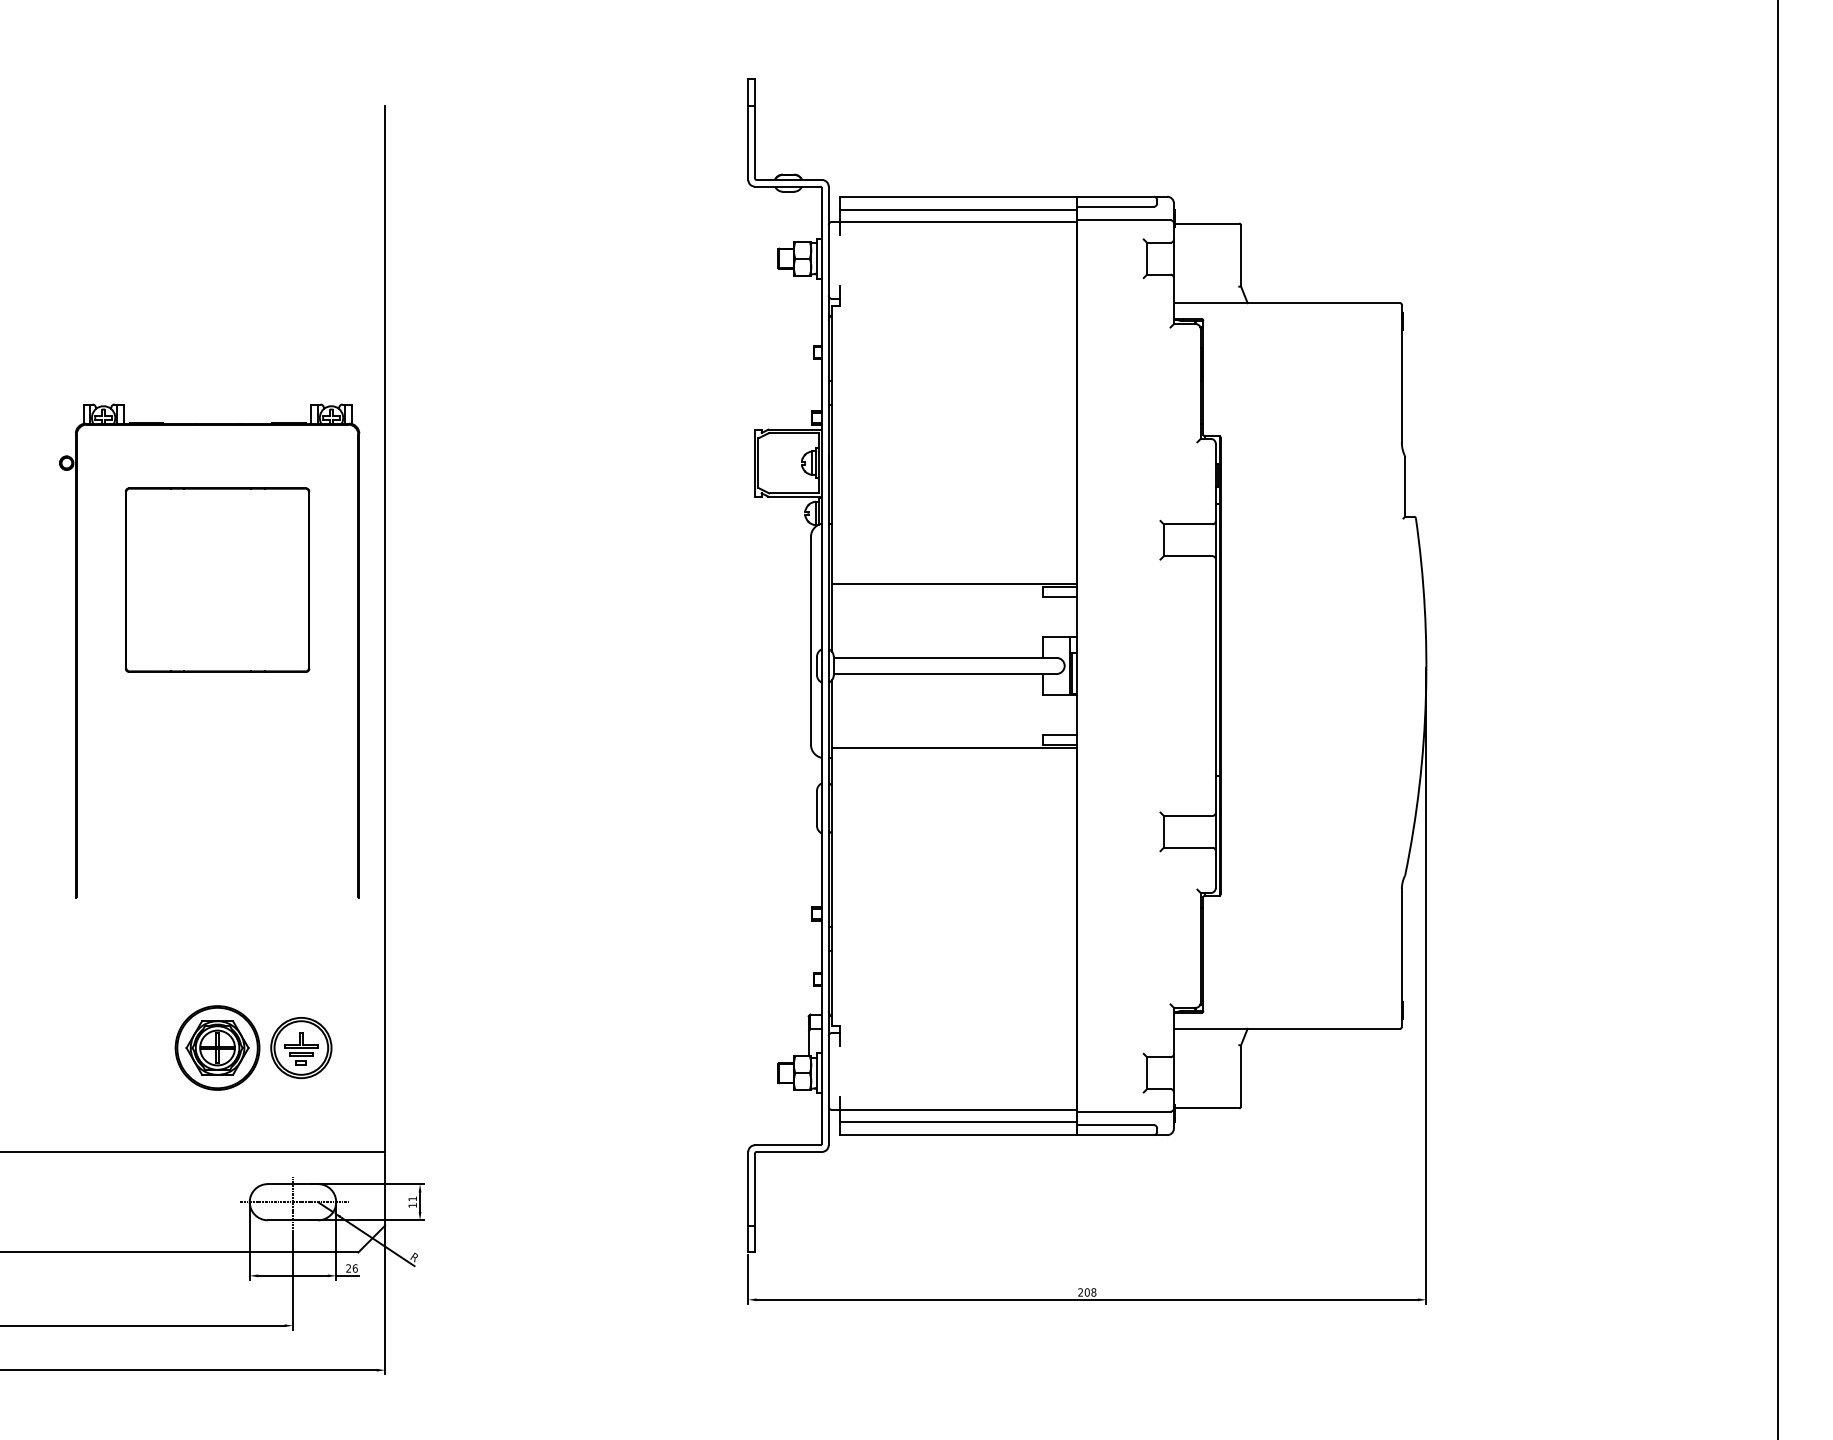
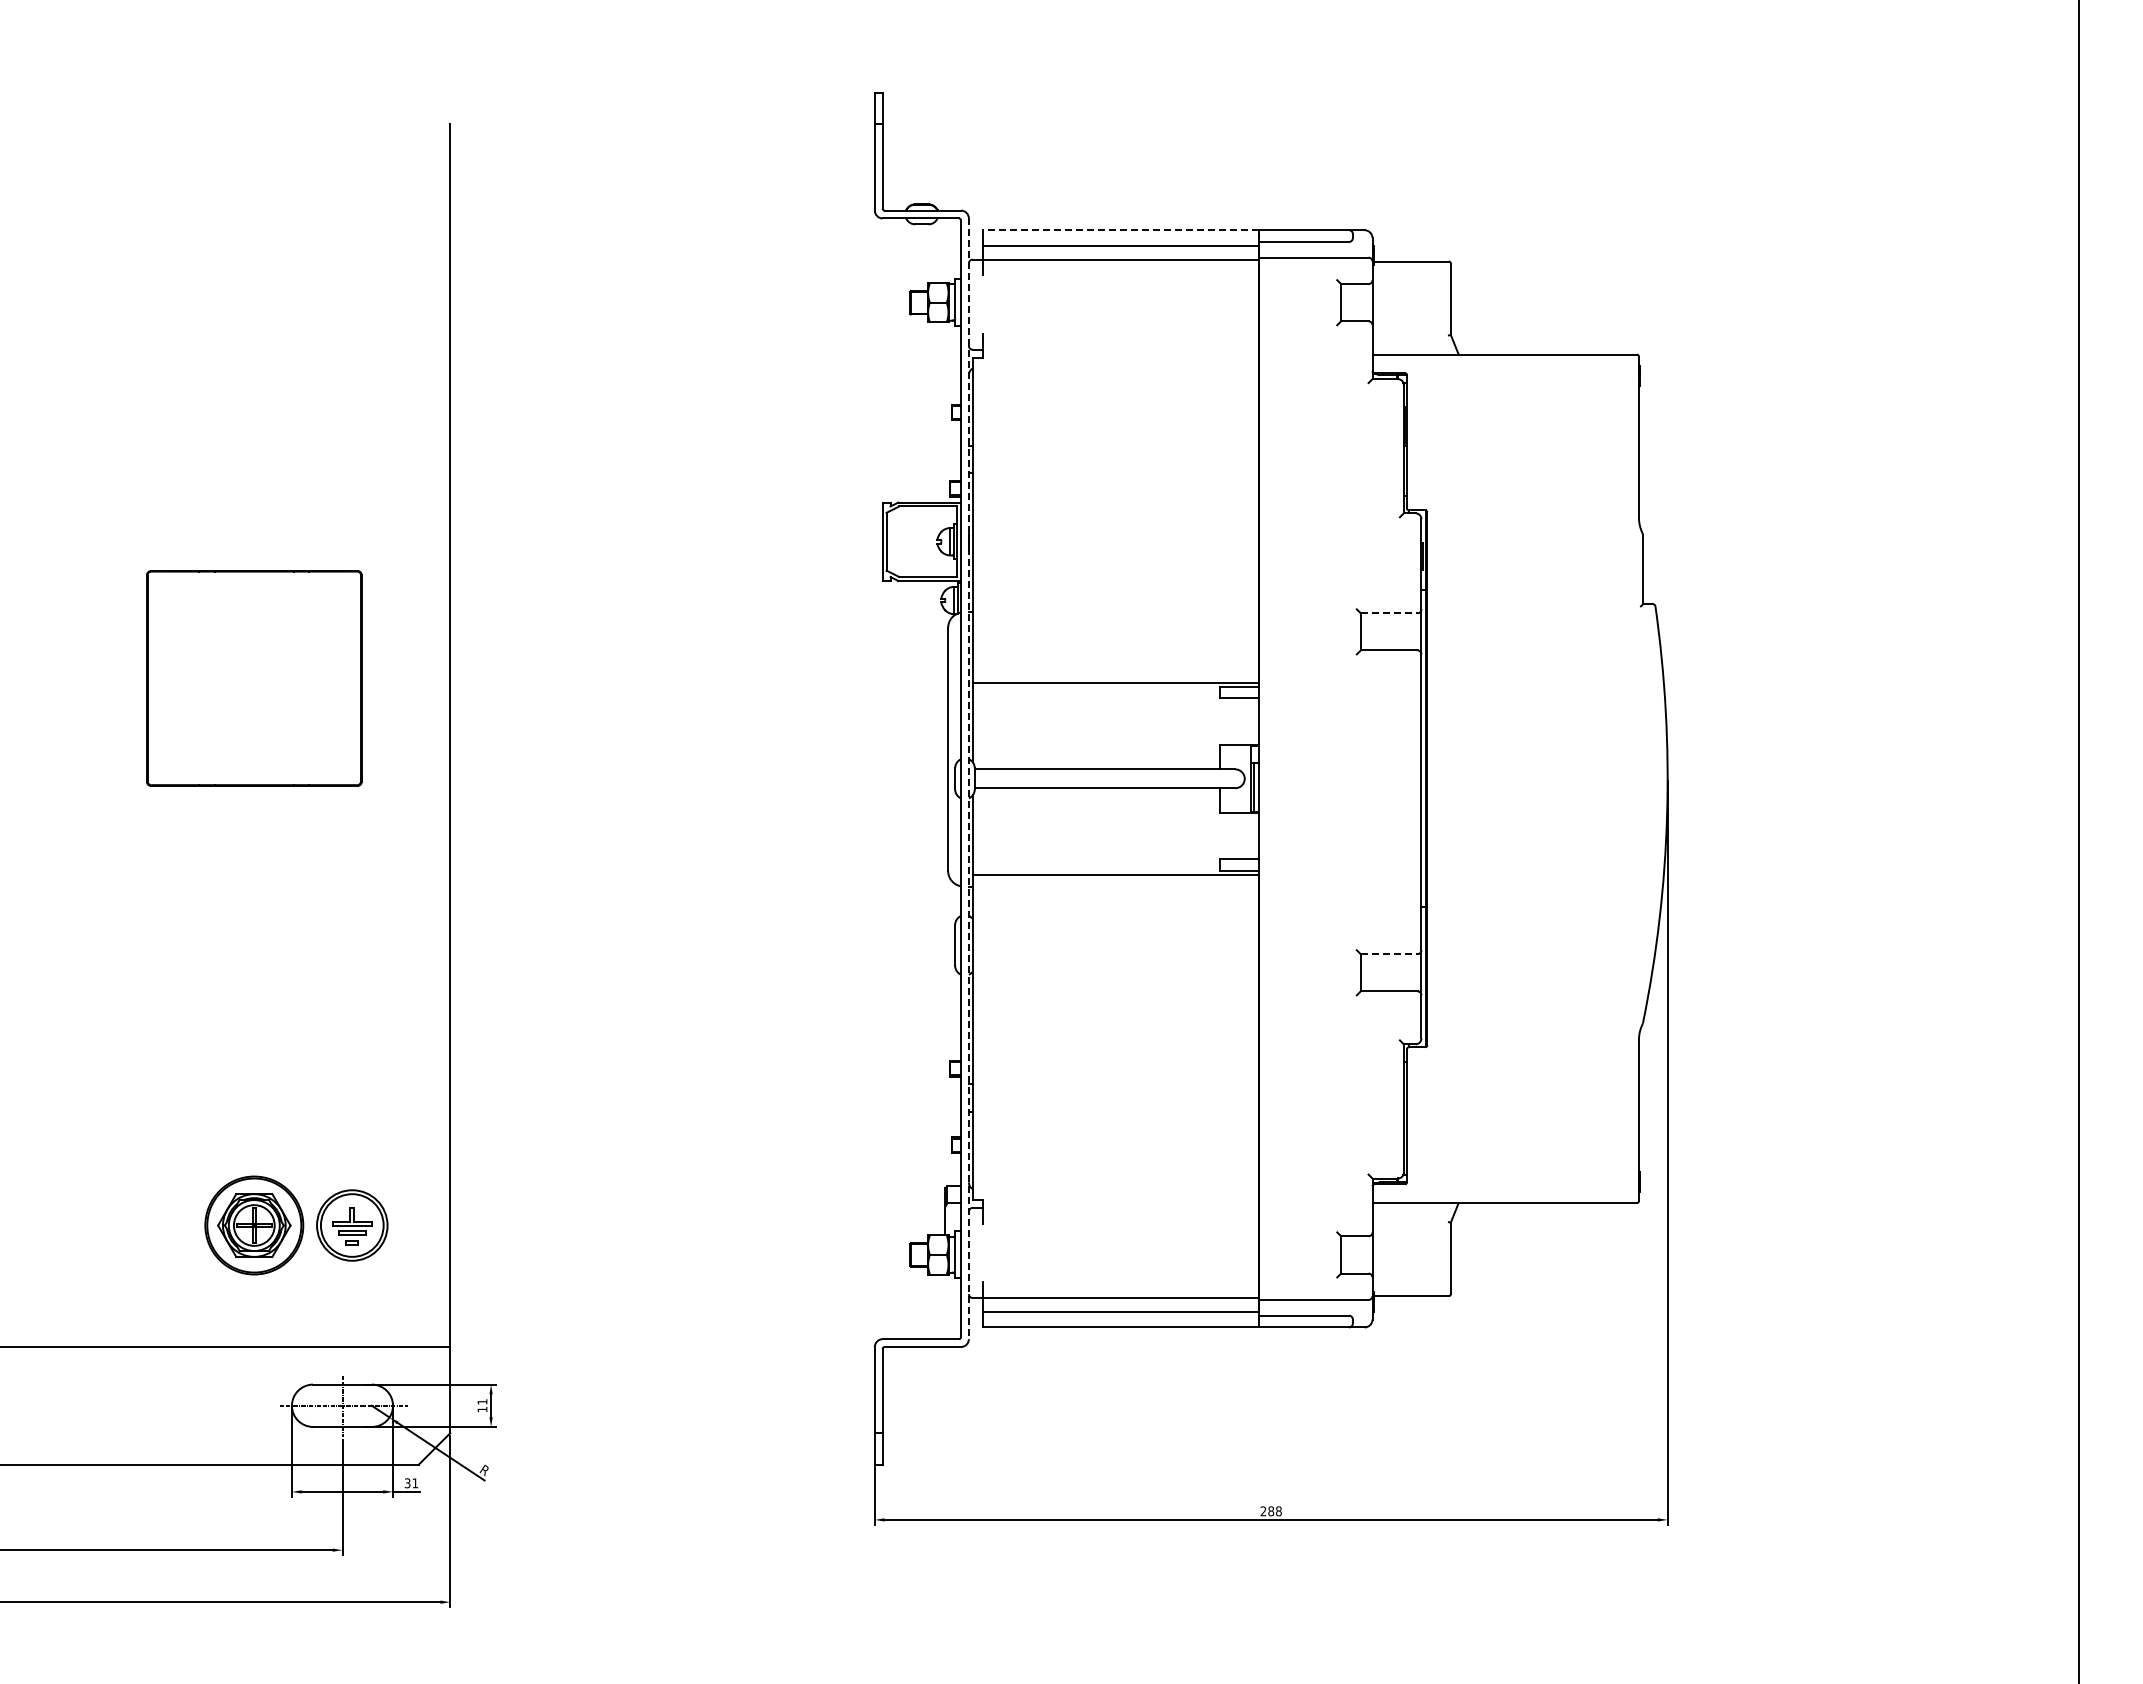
line: (958, 196) -> (1120, 230), solid -> dashed
line: (1188, 524) -> (1389, 613), solid -> dashed
part: (77, 651) -> (90, 761), removed
line: (828, 666) -> (968, 779), solid -> dashed
line: (1188, 816) -> (1389, 954), solid -> dashed
text: (352, 1268) -> (411, 1483), 26 -> 31
text: (1087, 1292) -> (1271, 1511), 208 -> 288

